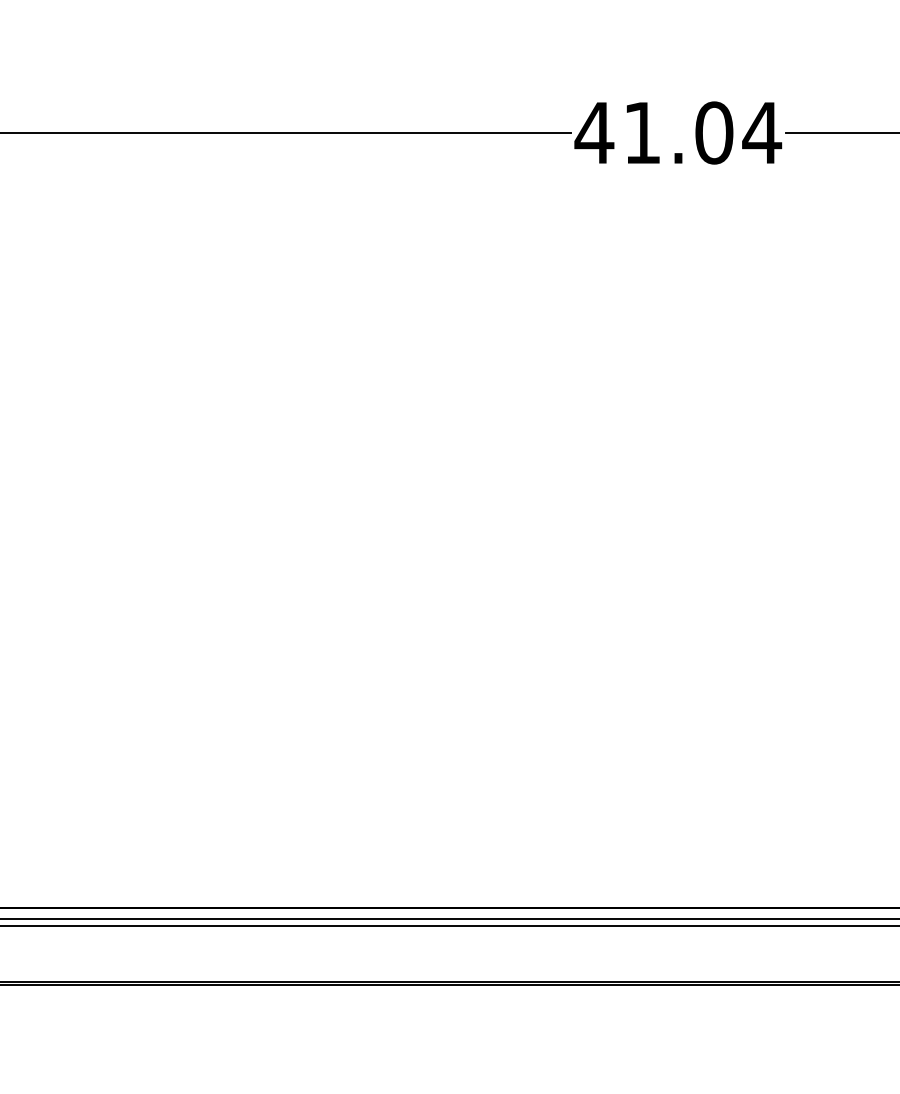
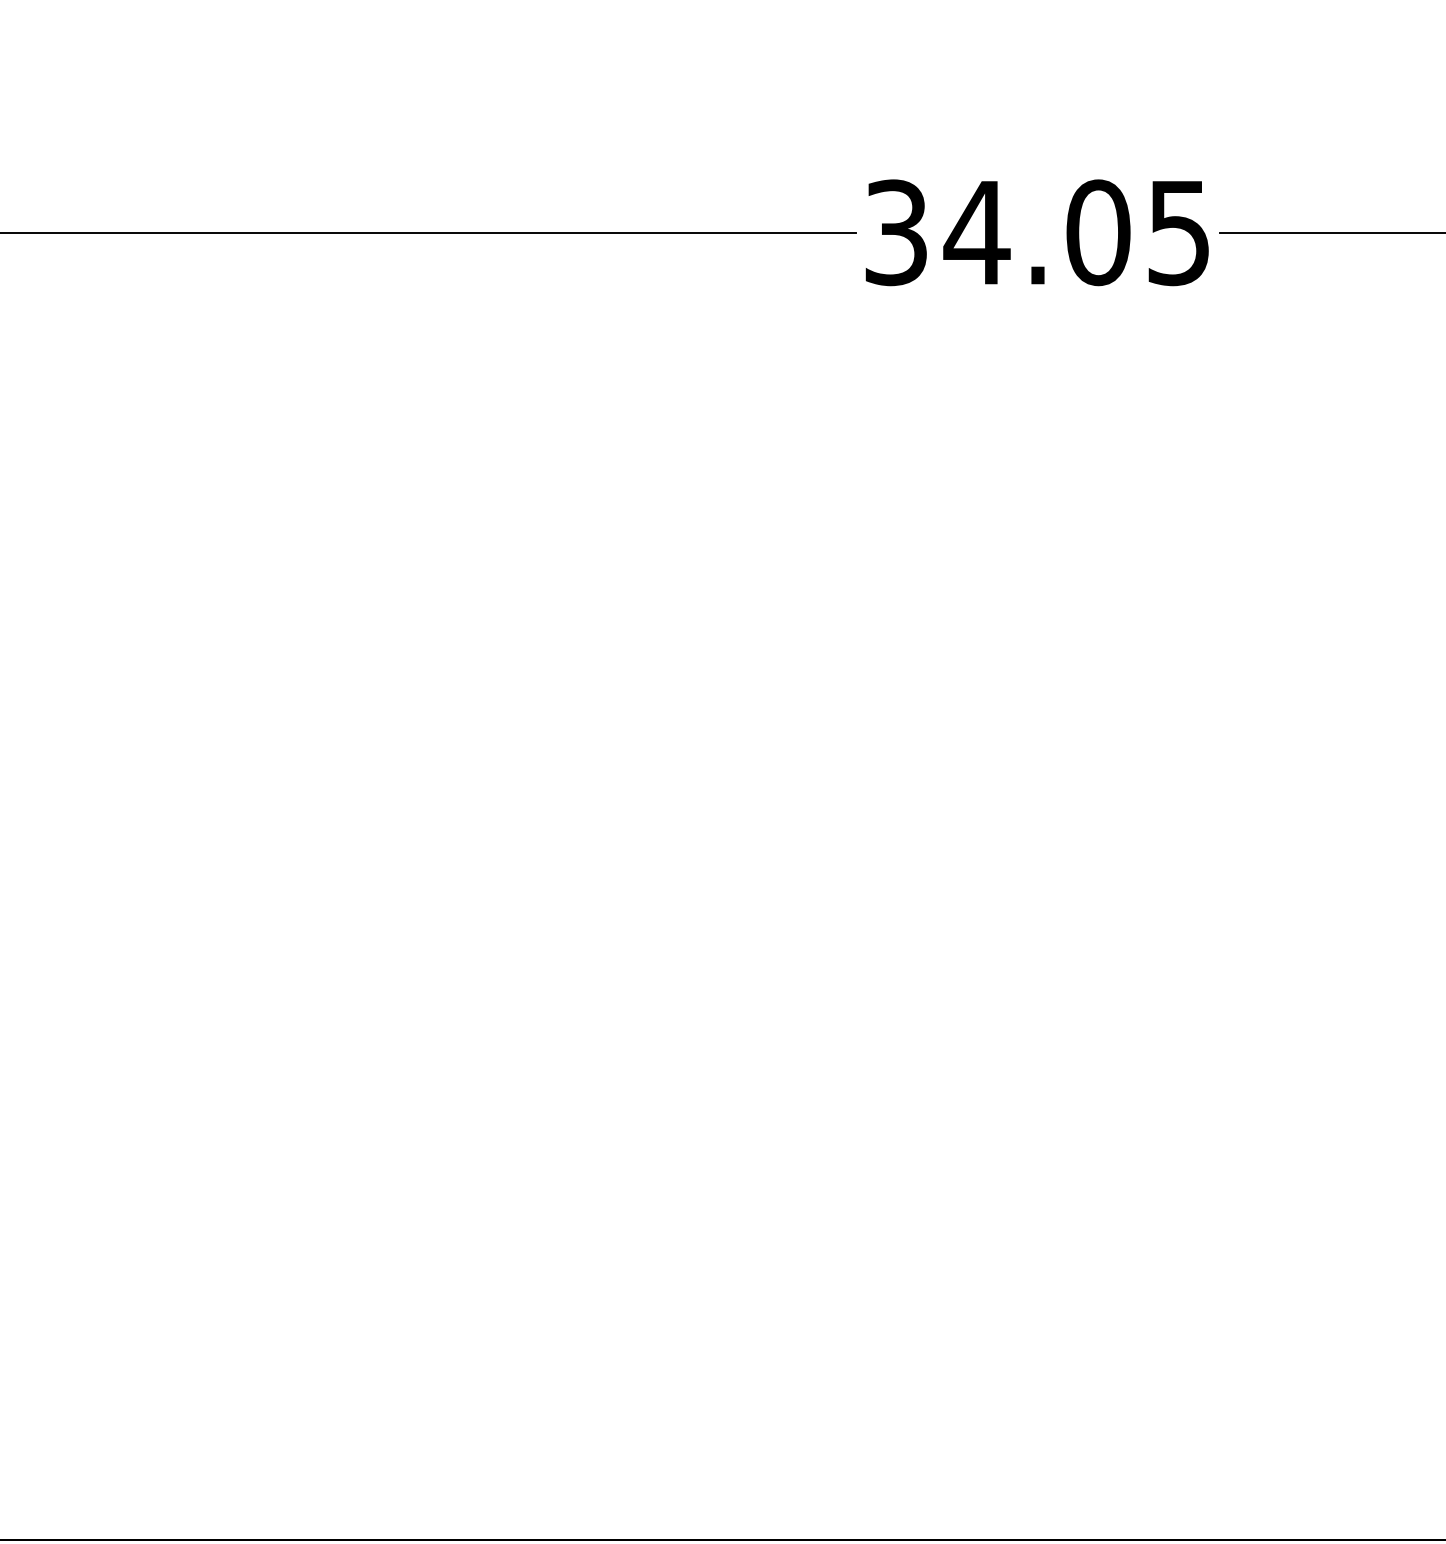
text: (678, 132) -> (1037, 231), 41.04 -> 34.05

